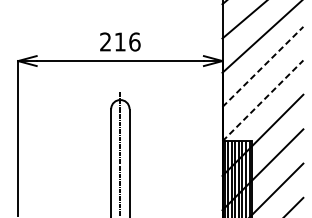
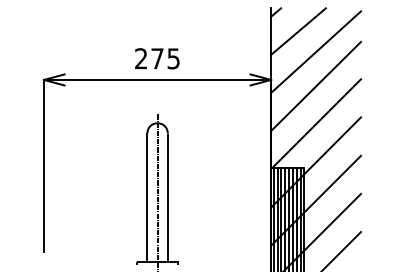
text: (127, 41) -> (165, 58), 216 -> 275
line: (263, 66) -> (316, 86), dashed -> solid
line: (263, 101) -> (316, 124), dashed -> solid

